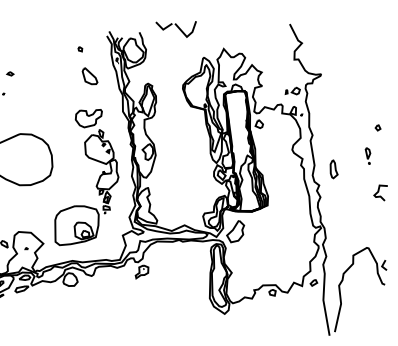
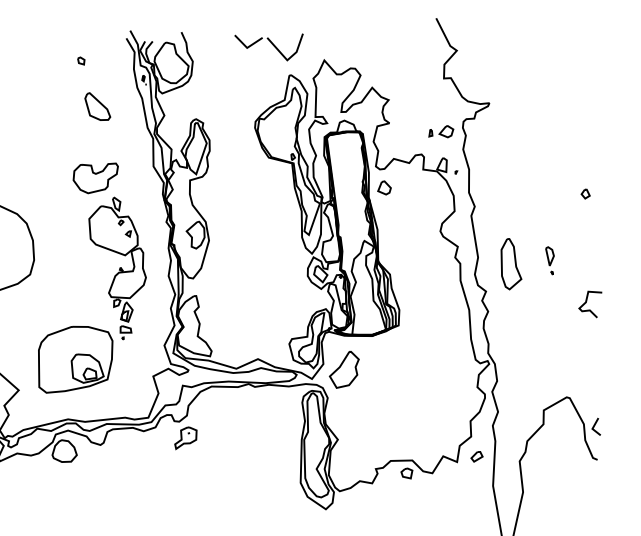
part: (175, 29) -> (267, 47), moved
part: (367, 155) -> (549, 259), moved
part: (333, 169) -> (510, 264), size x1.67

